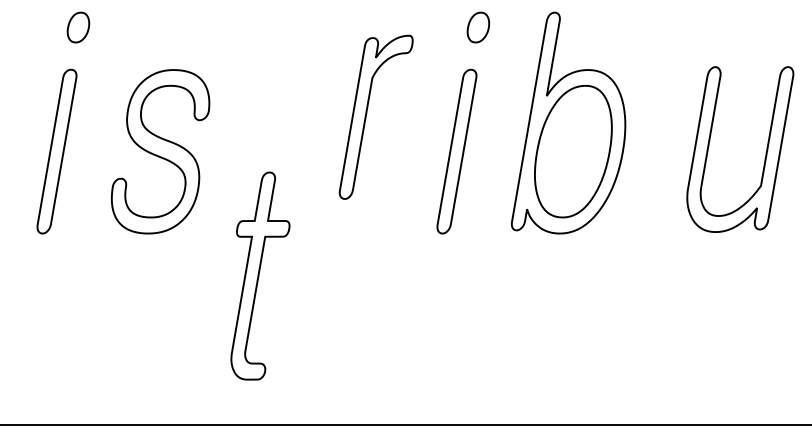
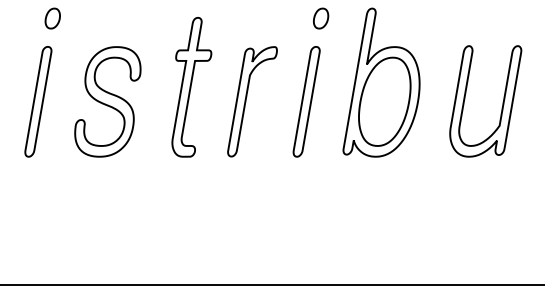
part: (376, 116) -> (252, 101), moved
part: (765, 151) -> (502, 102), moved
part: (259, 276) -> (191, 87), moved

